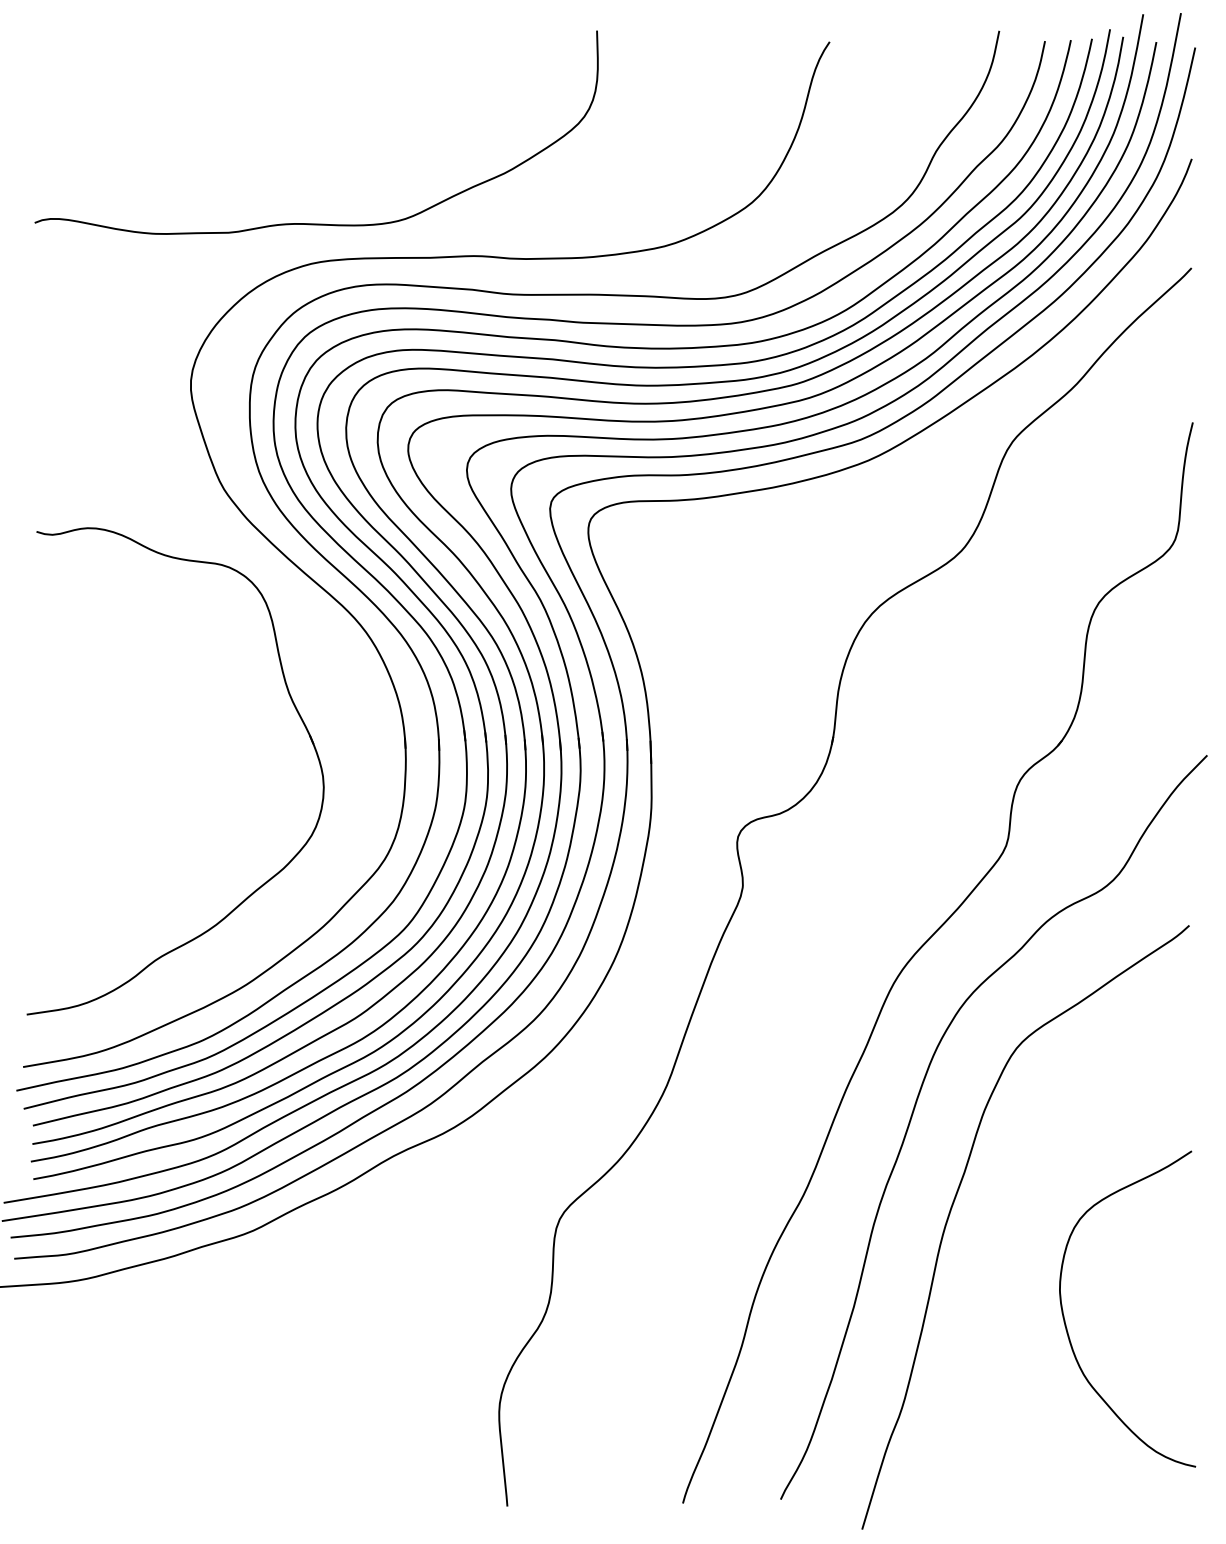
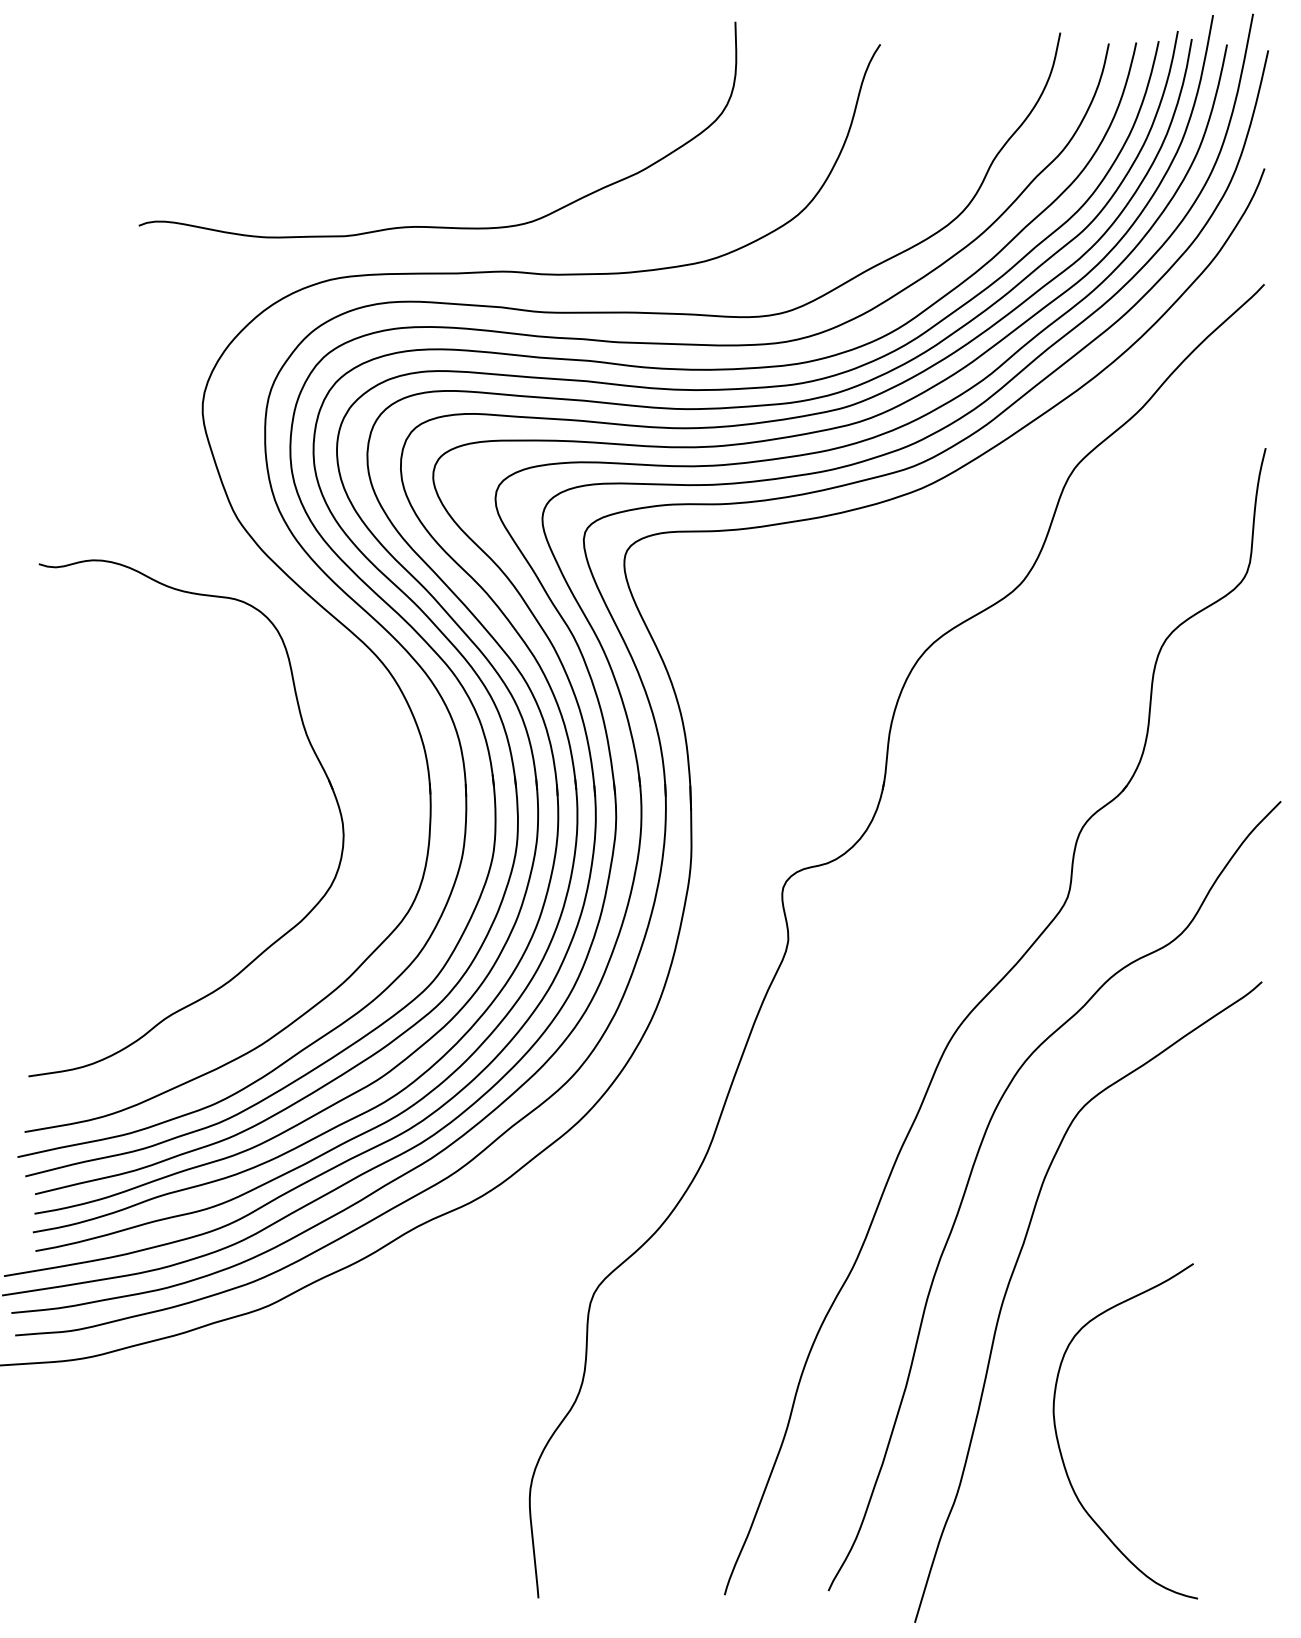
curve: (316, 223) -> (437, 226), moved
curve: (1066, 1324) -> (1060, 1447), moved

